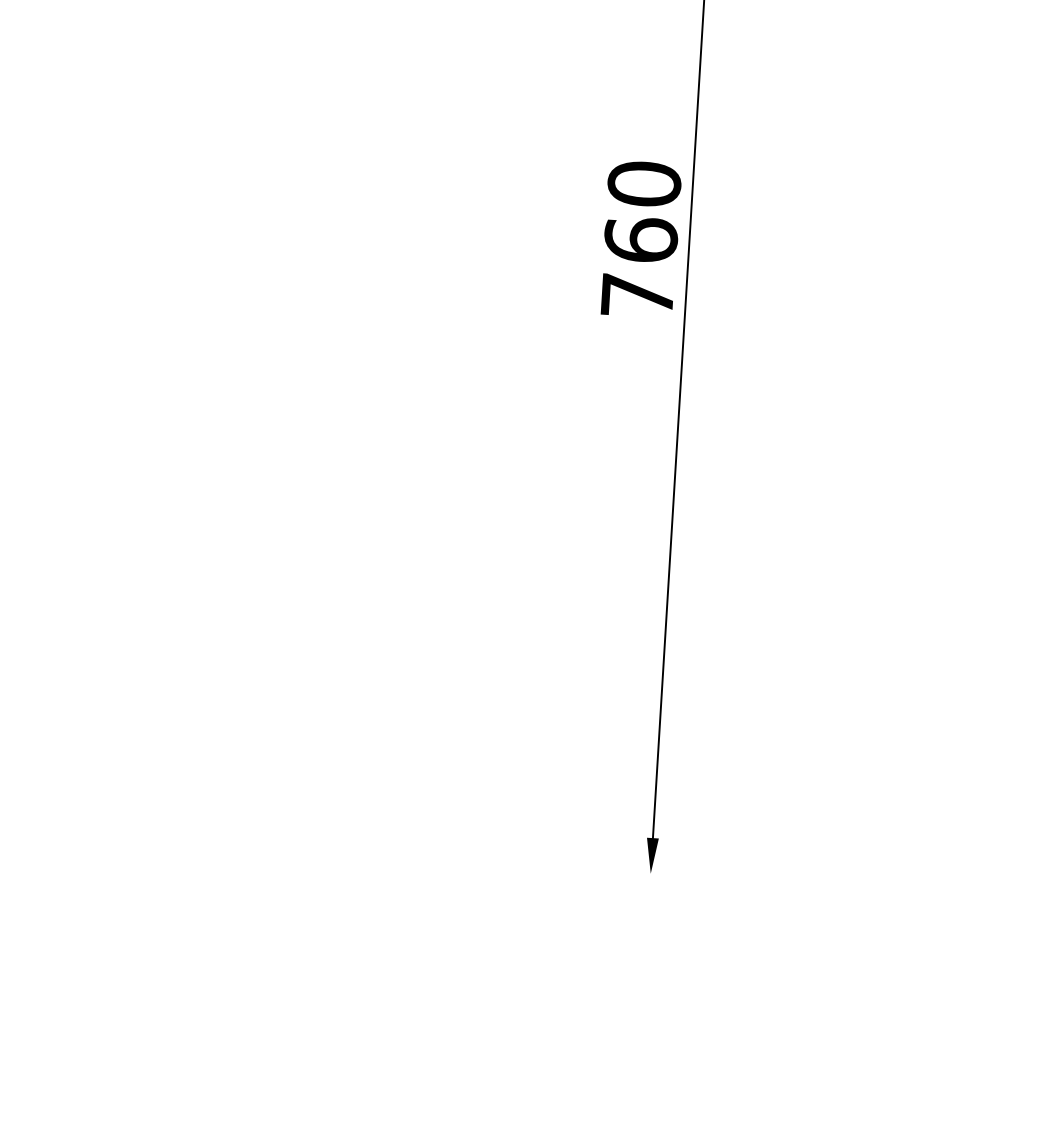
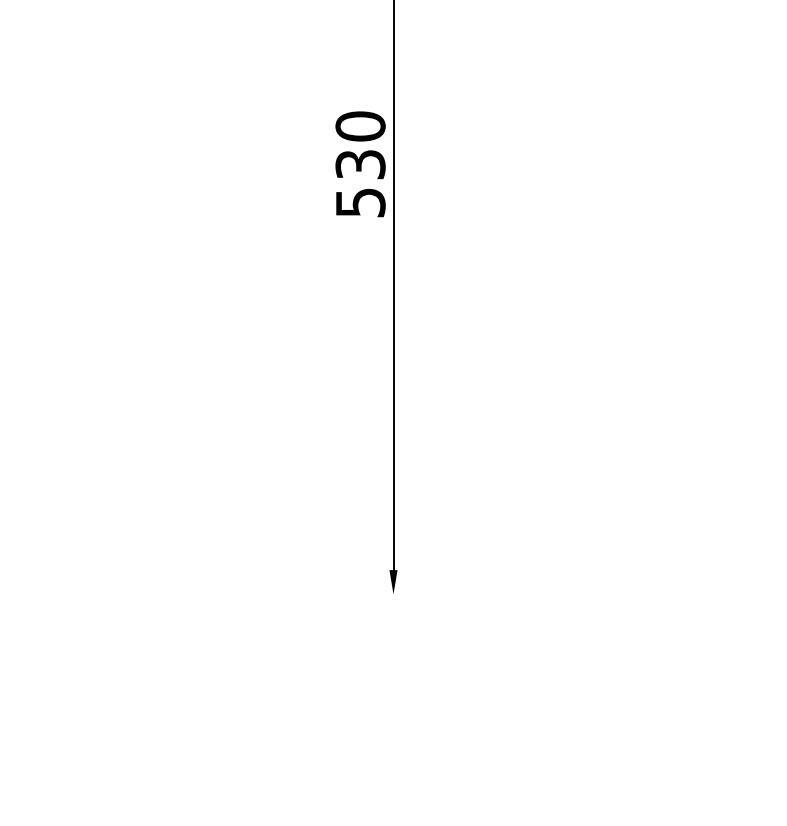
text: (639, 267) -> (360, 183), 760 -> 530

